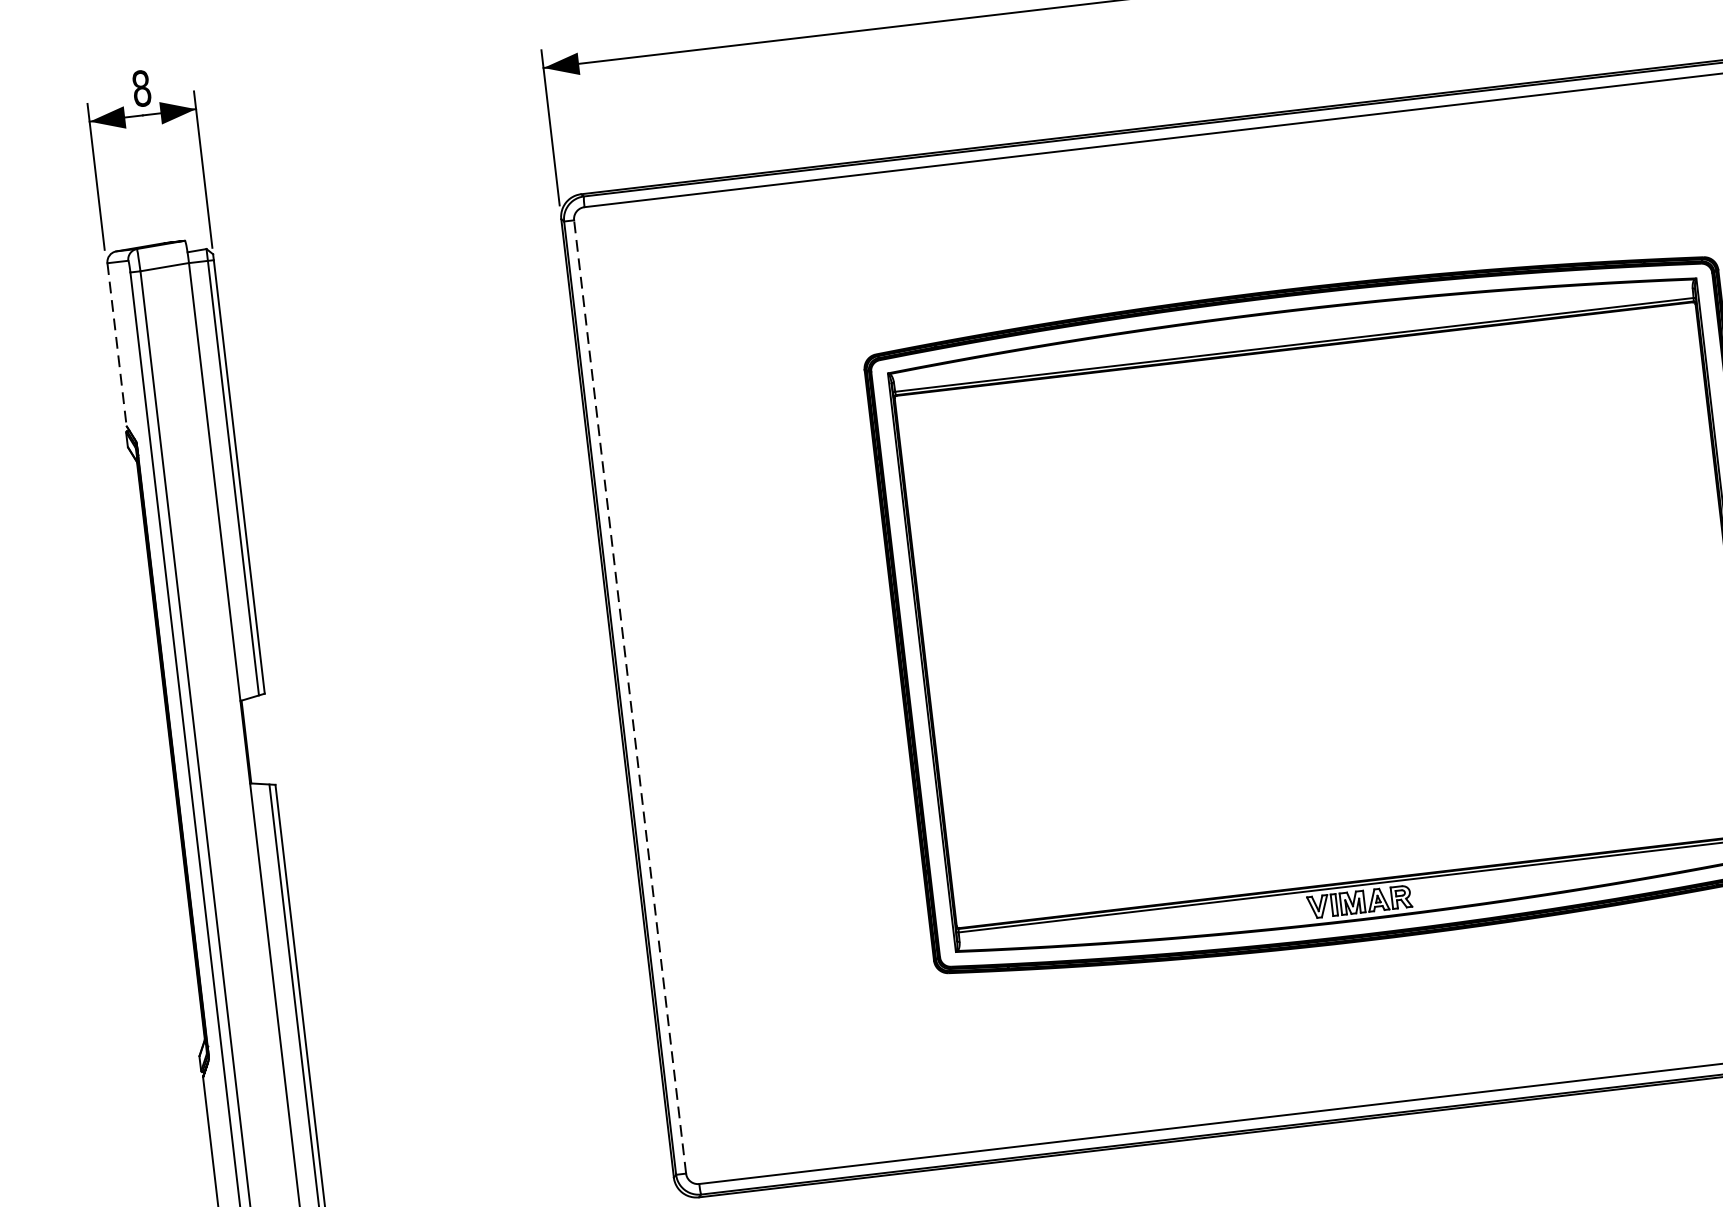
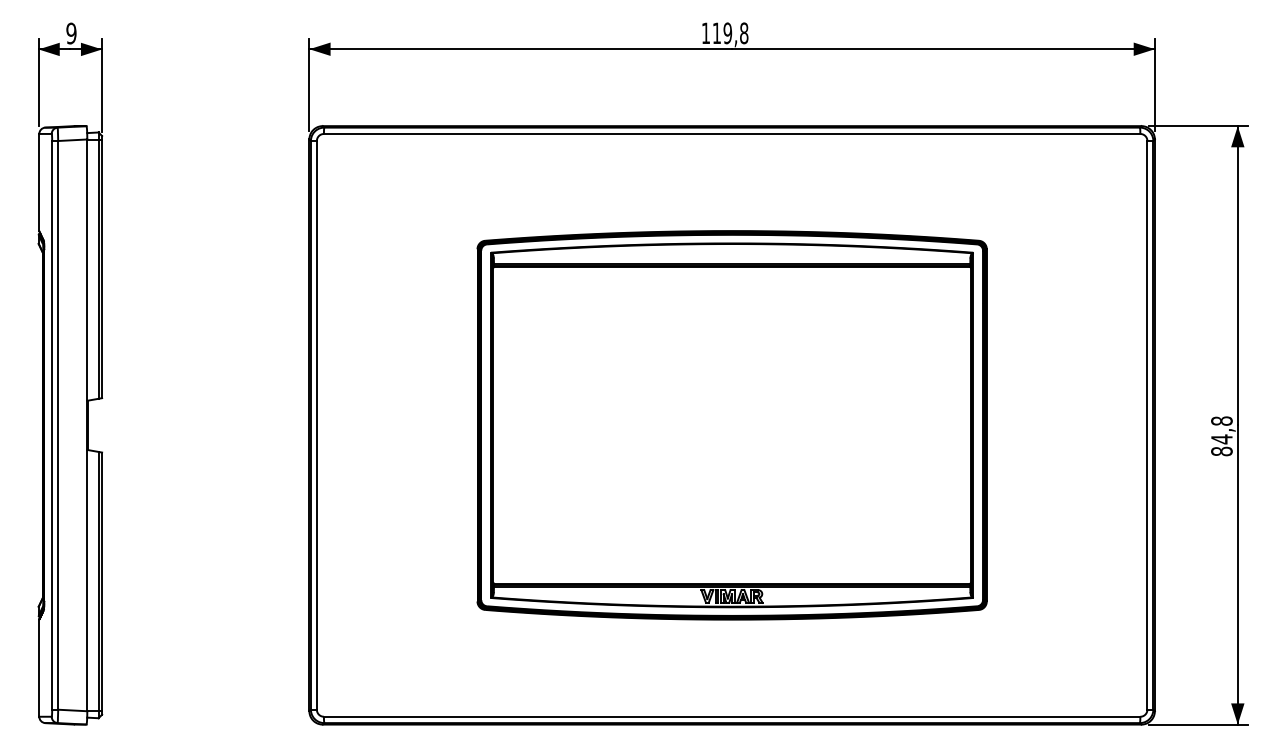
text: (141, 88) -> (71, 33), 8 -> 9
line: (117, 344) -> (39, 182), dashed -> solid
line: (629, 695) -> (316, 424), dashed -> solid

